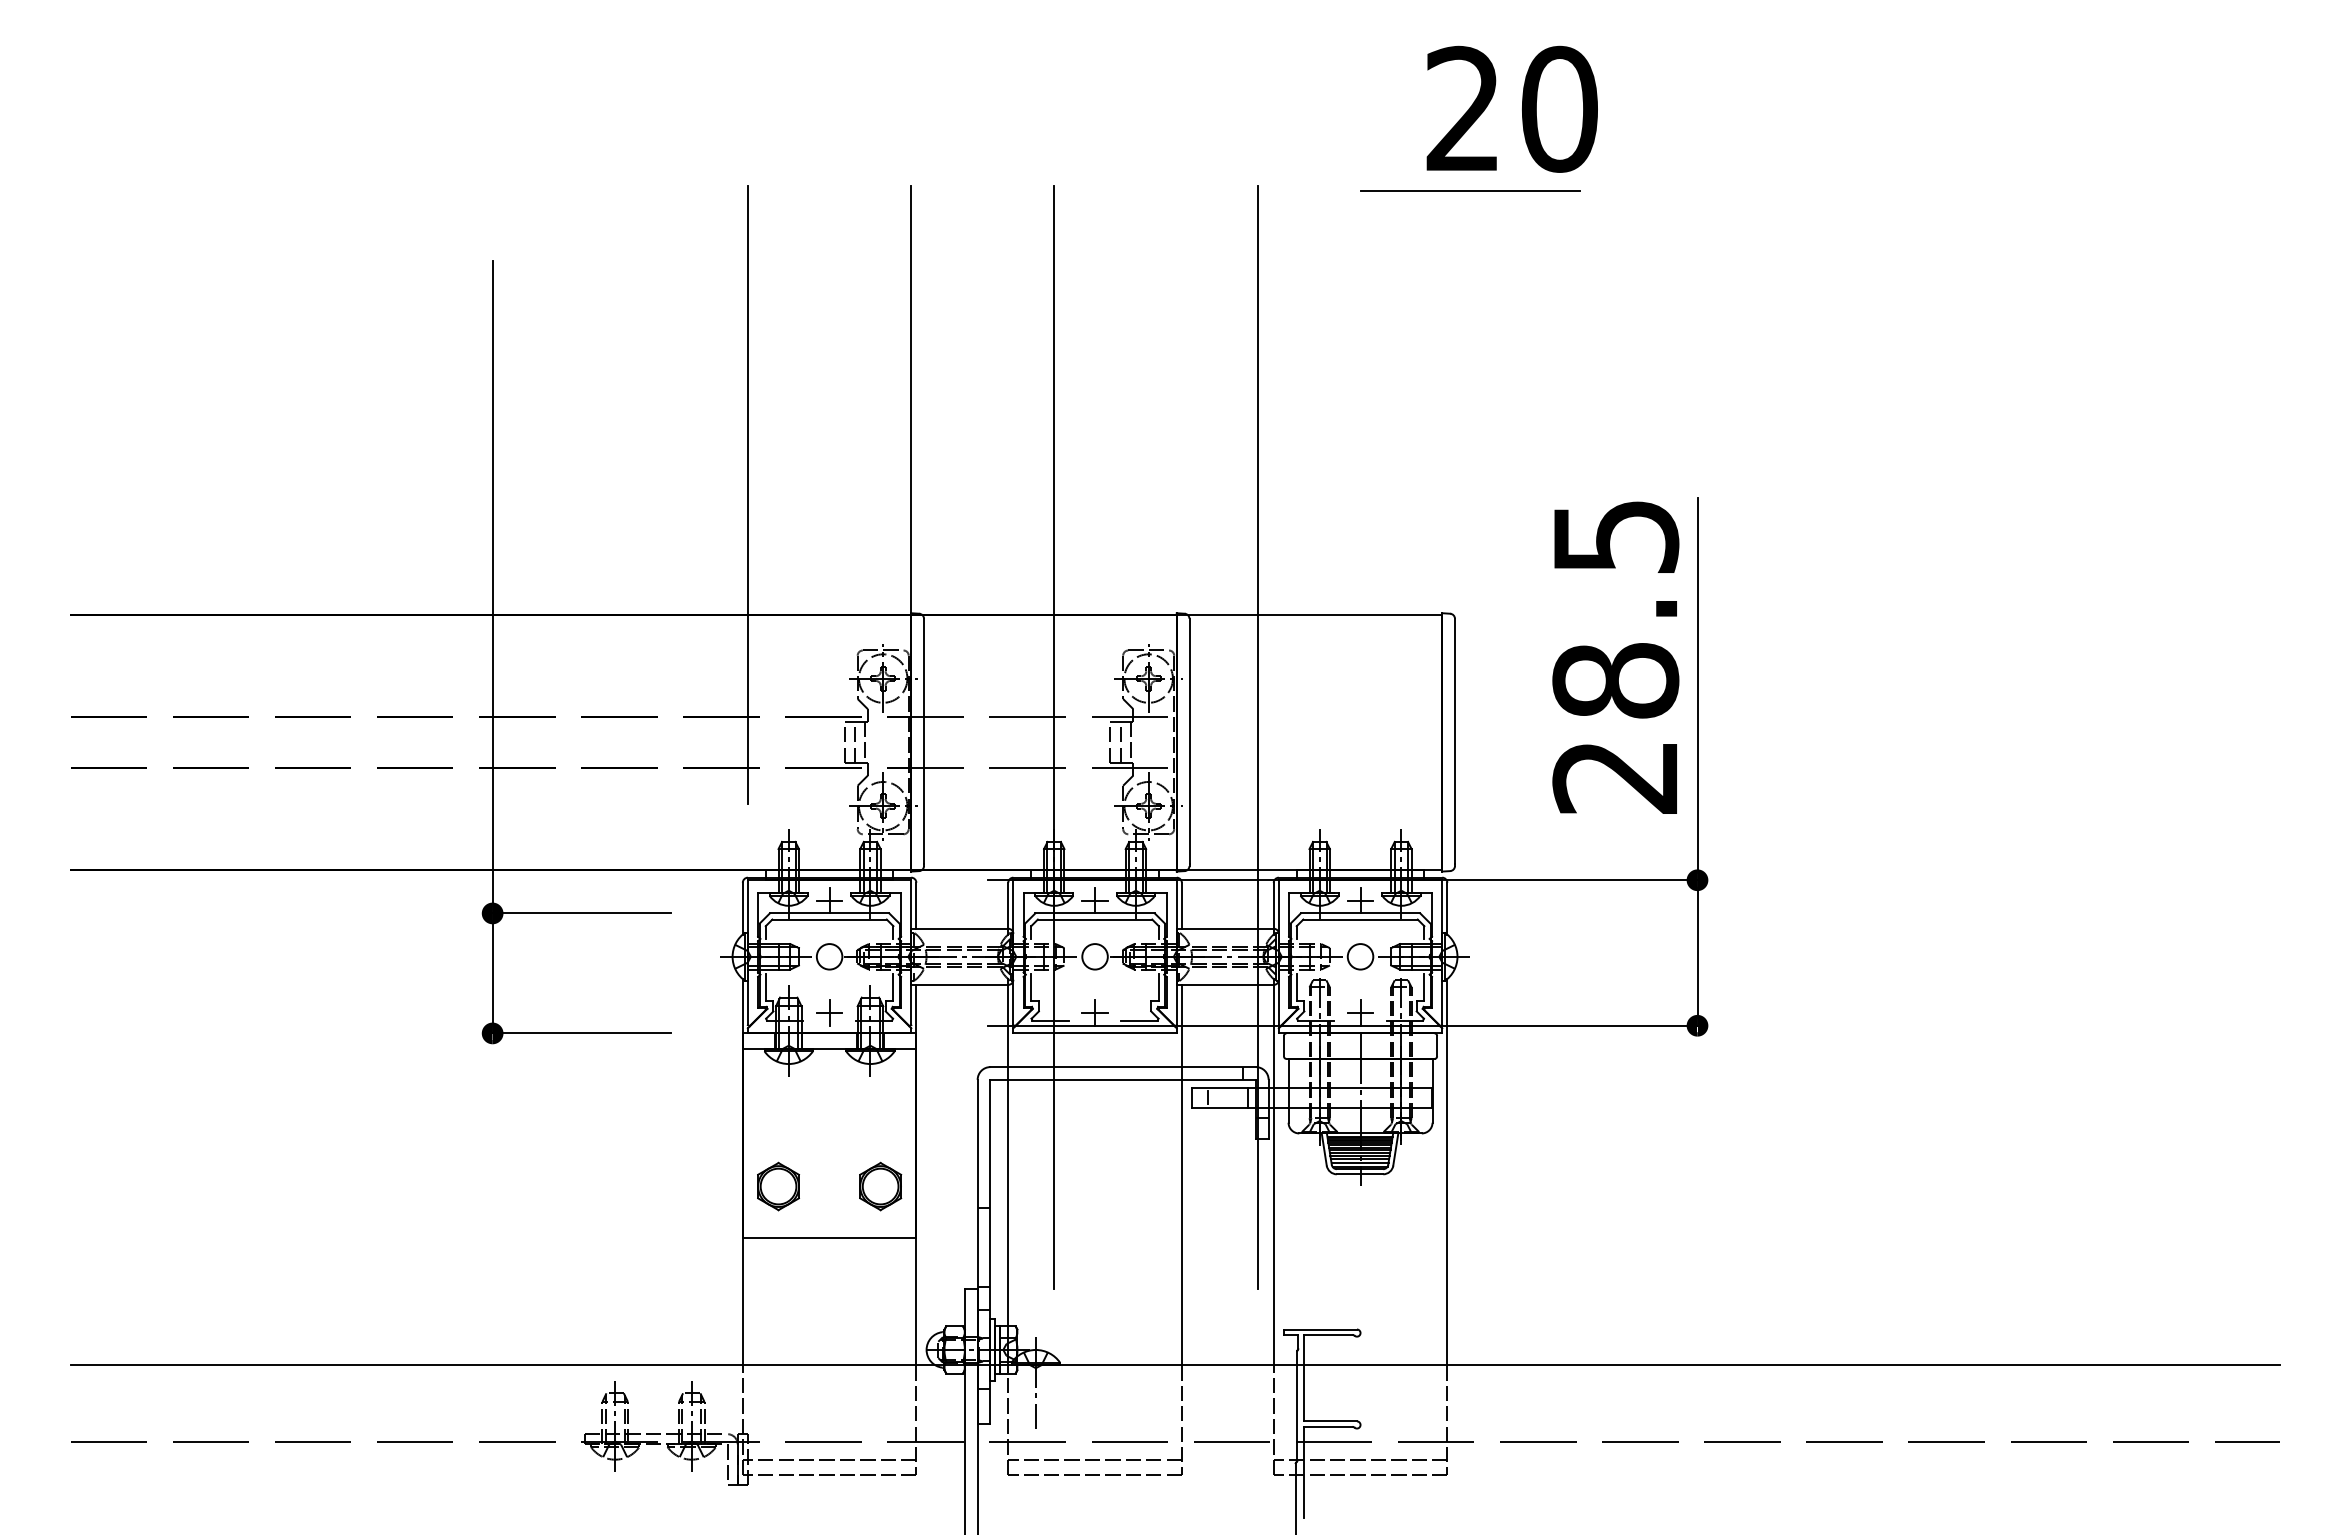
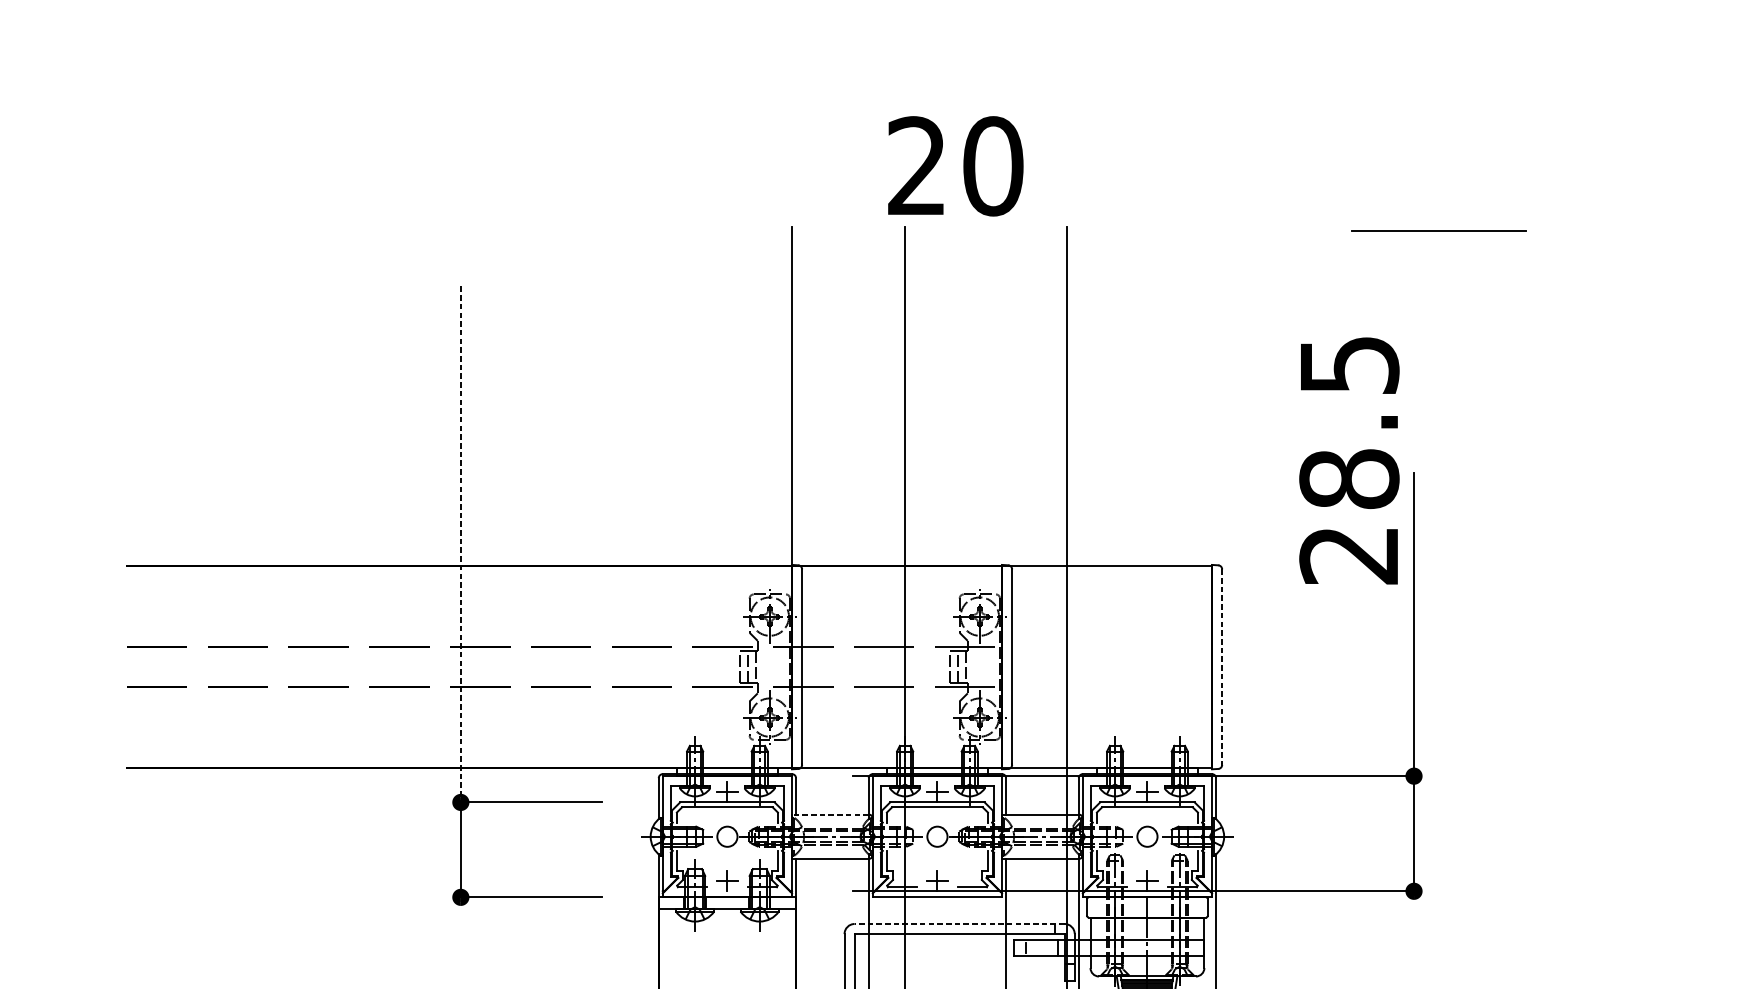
text: (1511, 108) -> (955, 165), moved
line: (1470, 190) -> (1439, 230), moved
line: (747, 494) -> (662, 471), removed
line: (492, 587) -> (460, 544), solid -> dashed
text: (1615, 657) -> (1349, 460), moved
line: (1455, 741) -> (1222, 666), solid -> dashed
line: (959, 928) -> (830, 814), solid -> dashed
line: (1123, 1067) -> (959, 924), solid -> dashed

